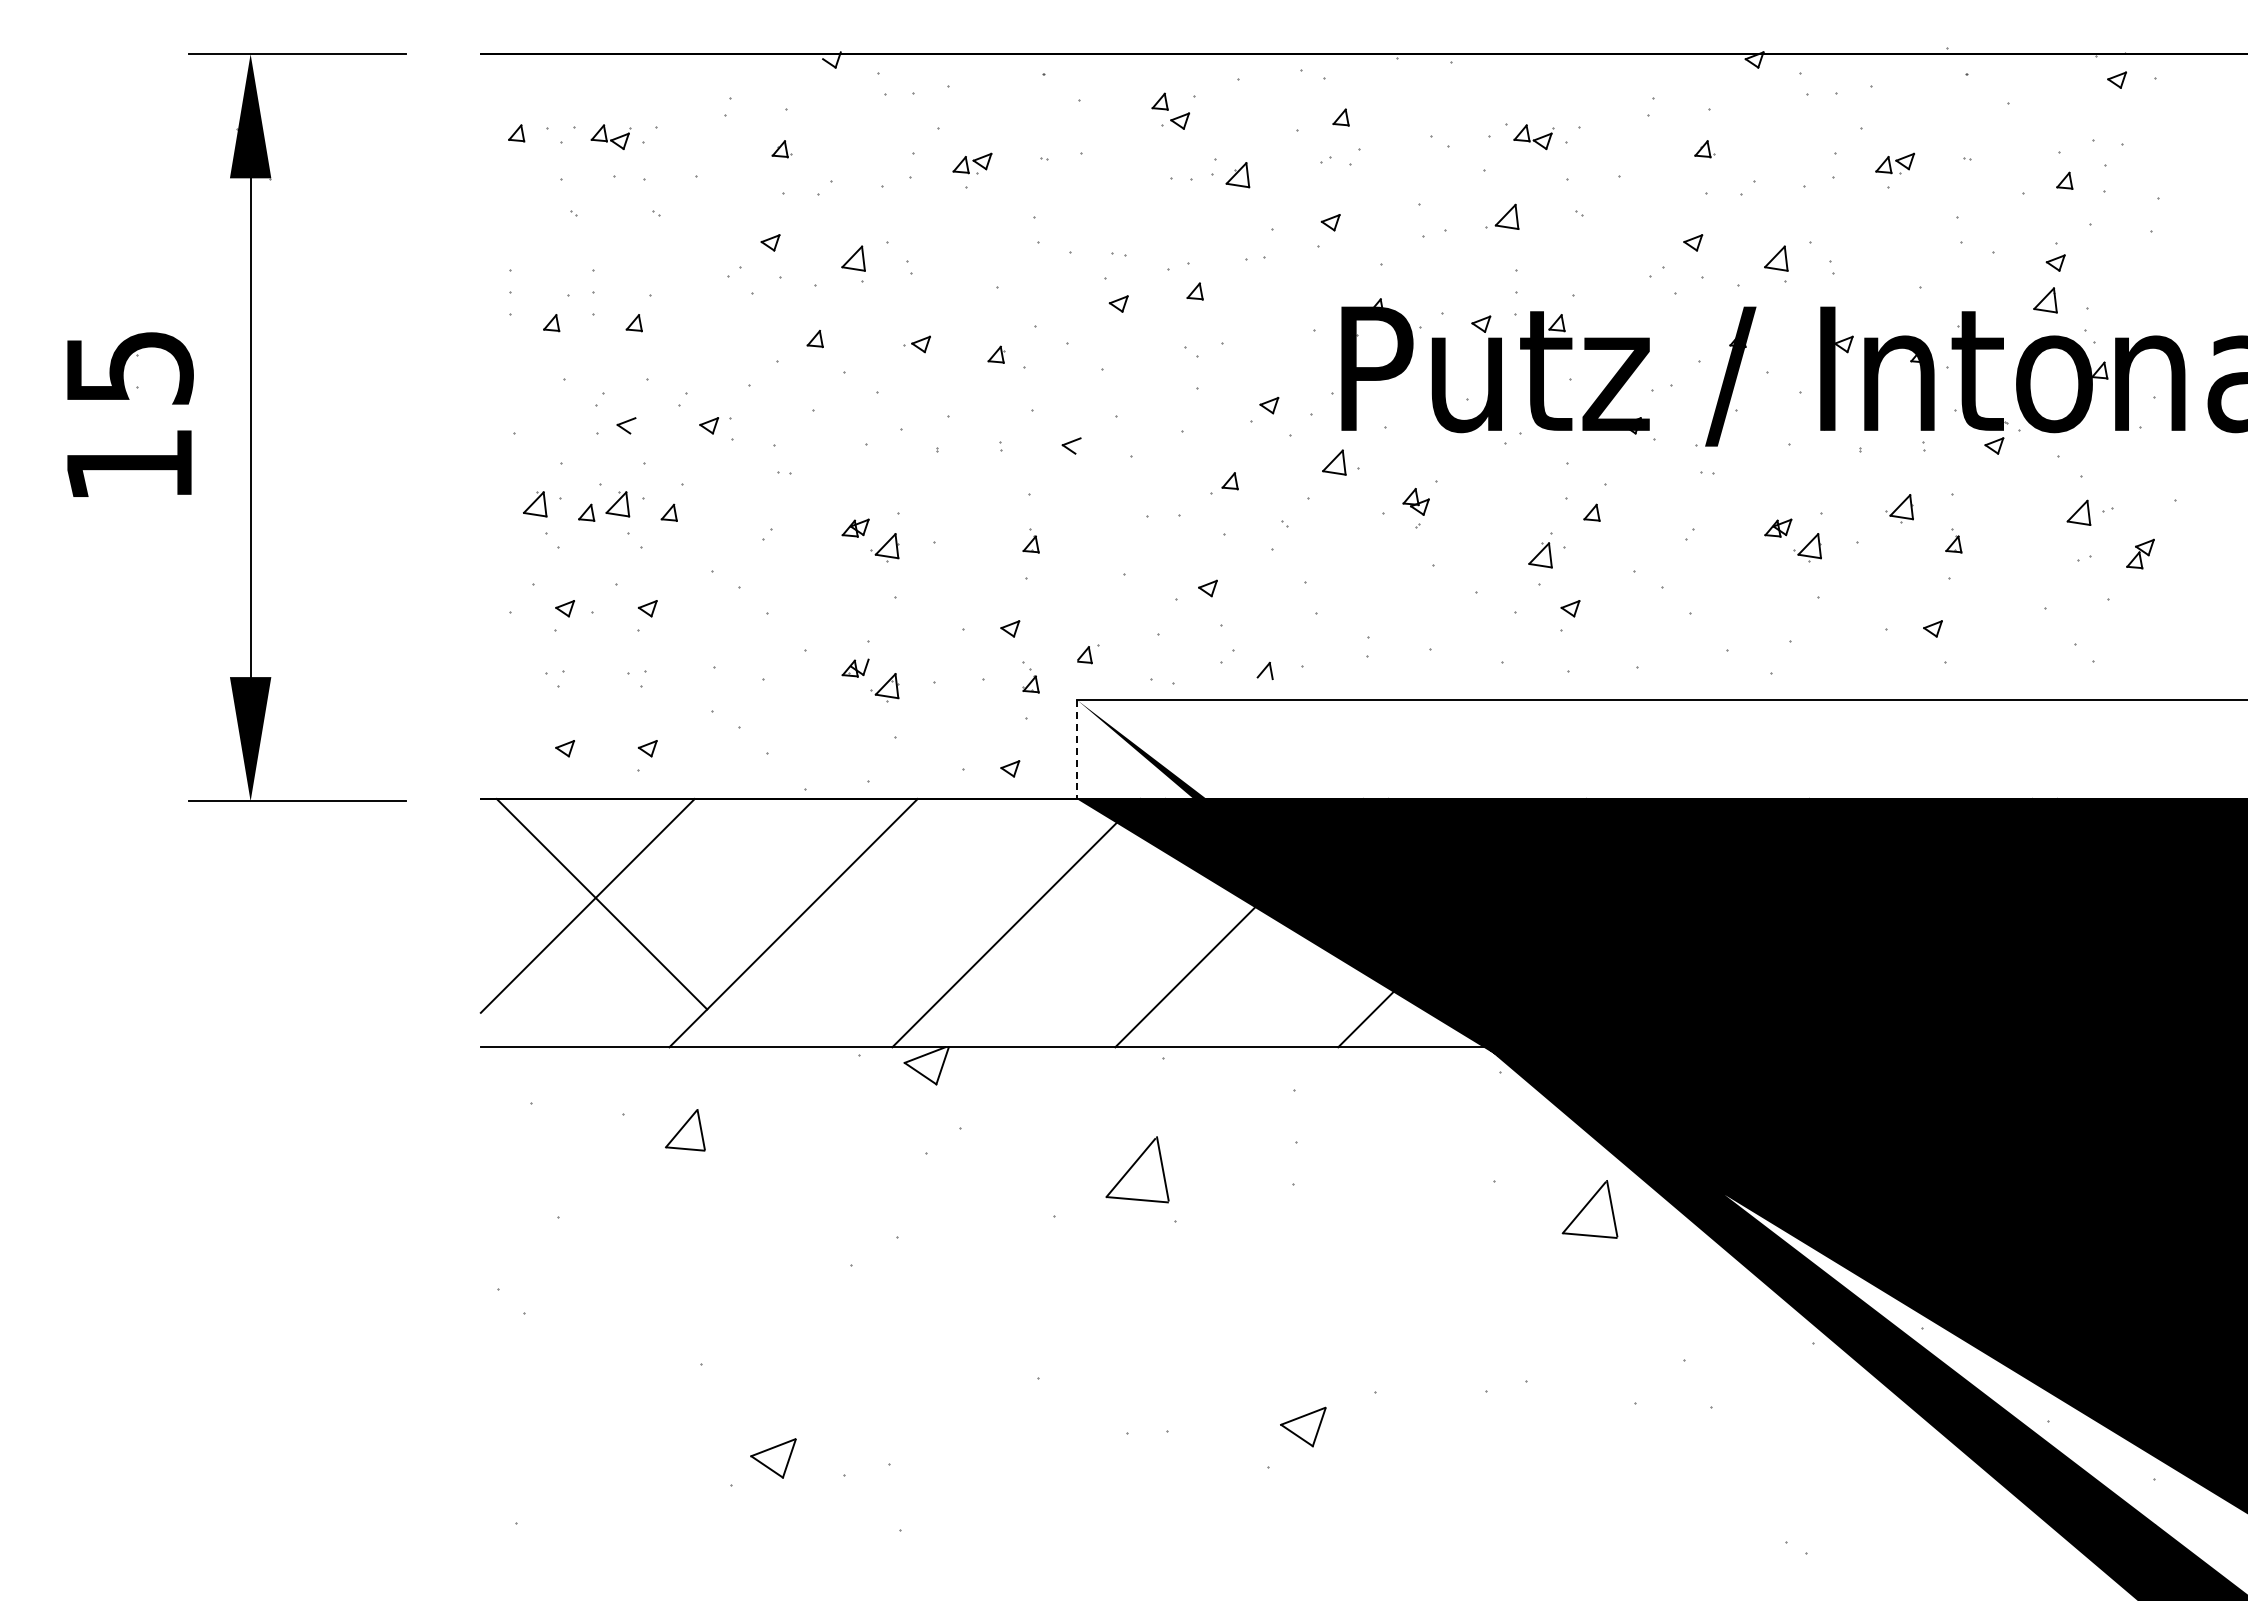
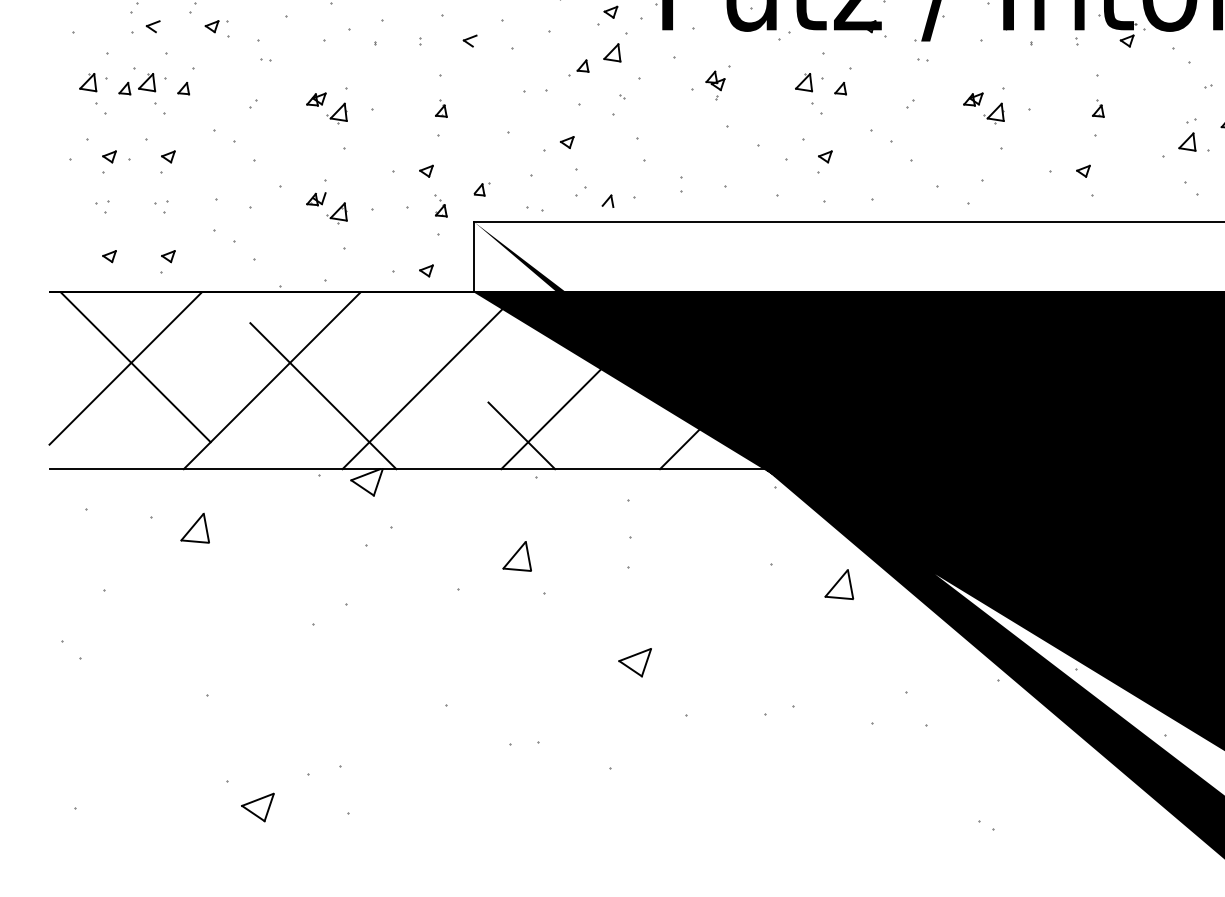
part: (1334, 462) -> (612, 52), moved
part: (1899, 508) -> (1059, 85), removed
part: (2078, 512) -> (1187, 141), moved
part: (1540, 555) -> (804, 82), moved
line: (1076, 749) -> (473, 257), dashed -> solid
line: (865, 944) -> (323, 396), added
line: (1143, 1000) -> (521, 435), added
part: (1137, 1169) -> (517, 556), size x0.62
part: (1589, 1209) -> (838, 584), size x0.71
part: (1303, 1426) -> (635, 662), moved
part: (773, 1458) -> (257, 807), moved

